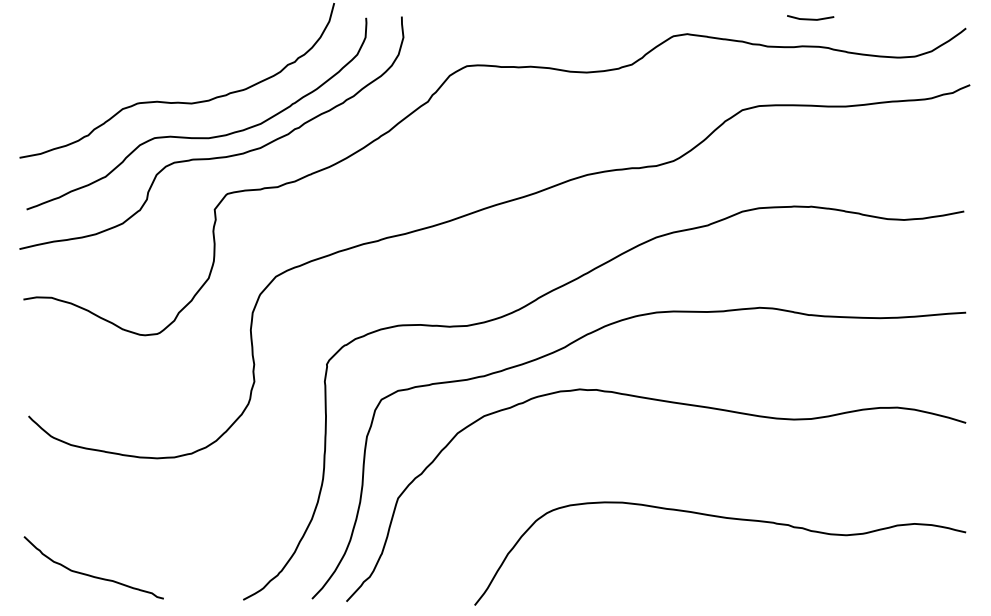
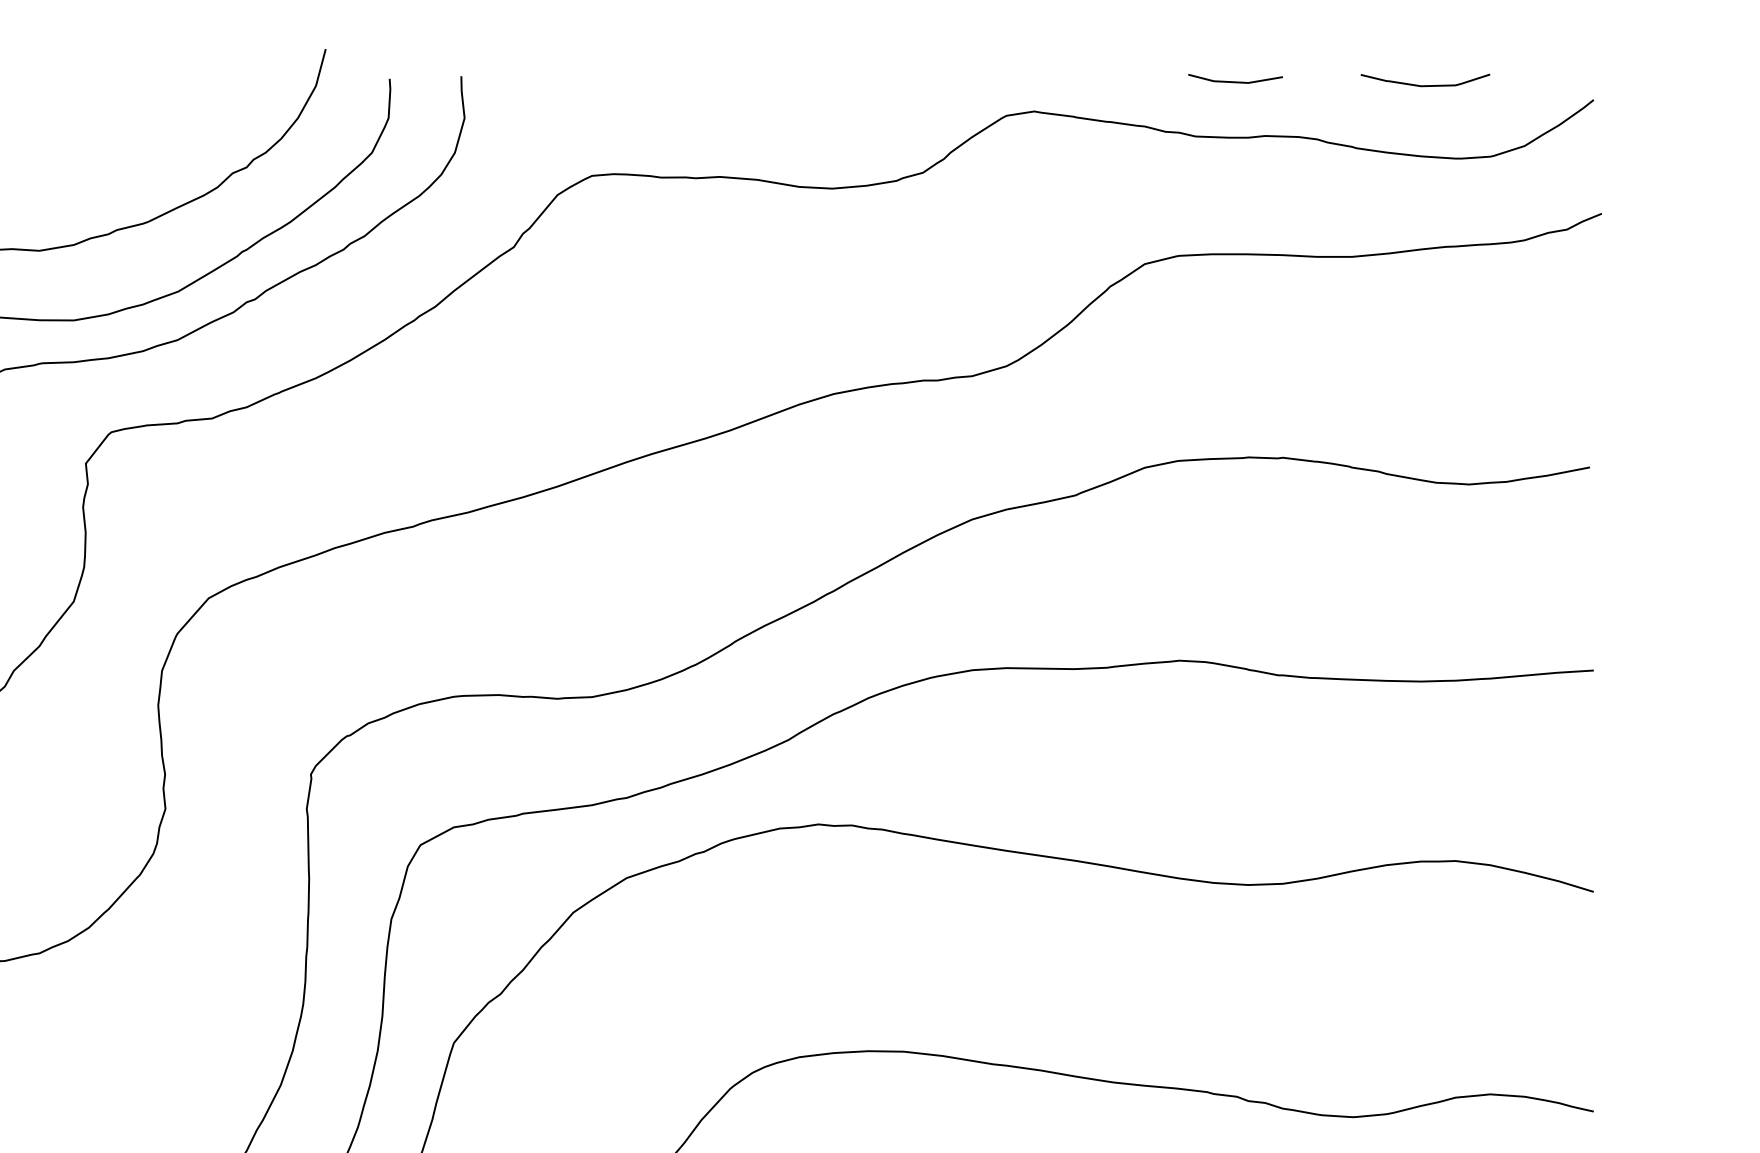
line: (810, 18) -> (1235, 80), moved
curve: (882, 20) -> (1425, 84), added

